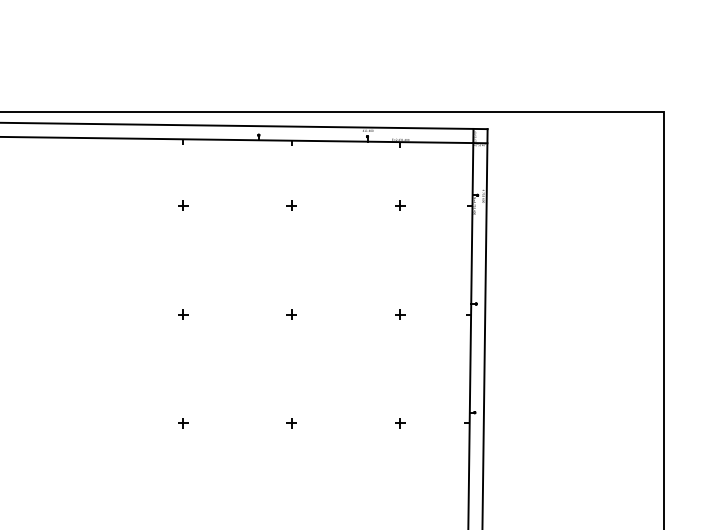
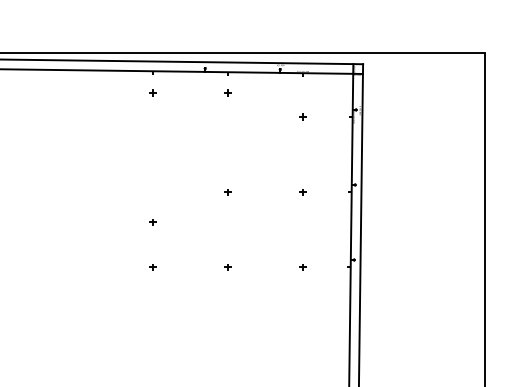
part: (182, 204) -> (152, 92), moved
part: (291, 204) -> (227, 92), moved
part: (182, 314) -> (152, 222), moved

